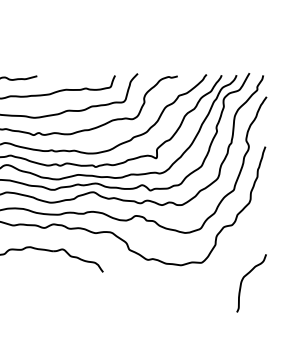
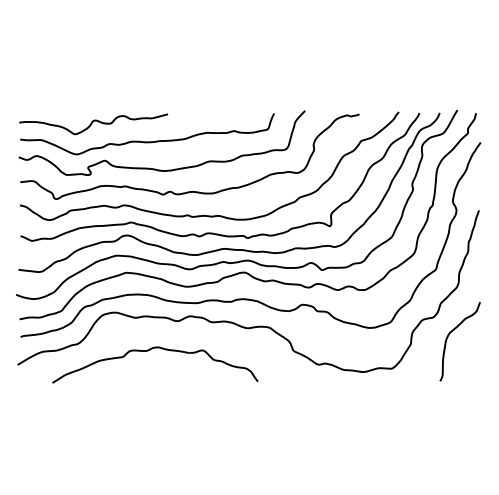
curve: (246, 275) -> (453, 331), moved

